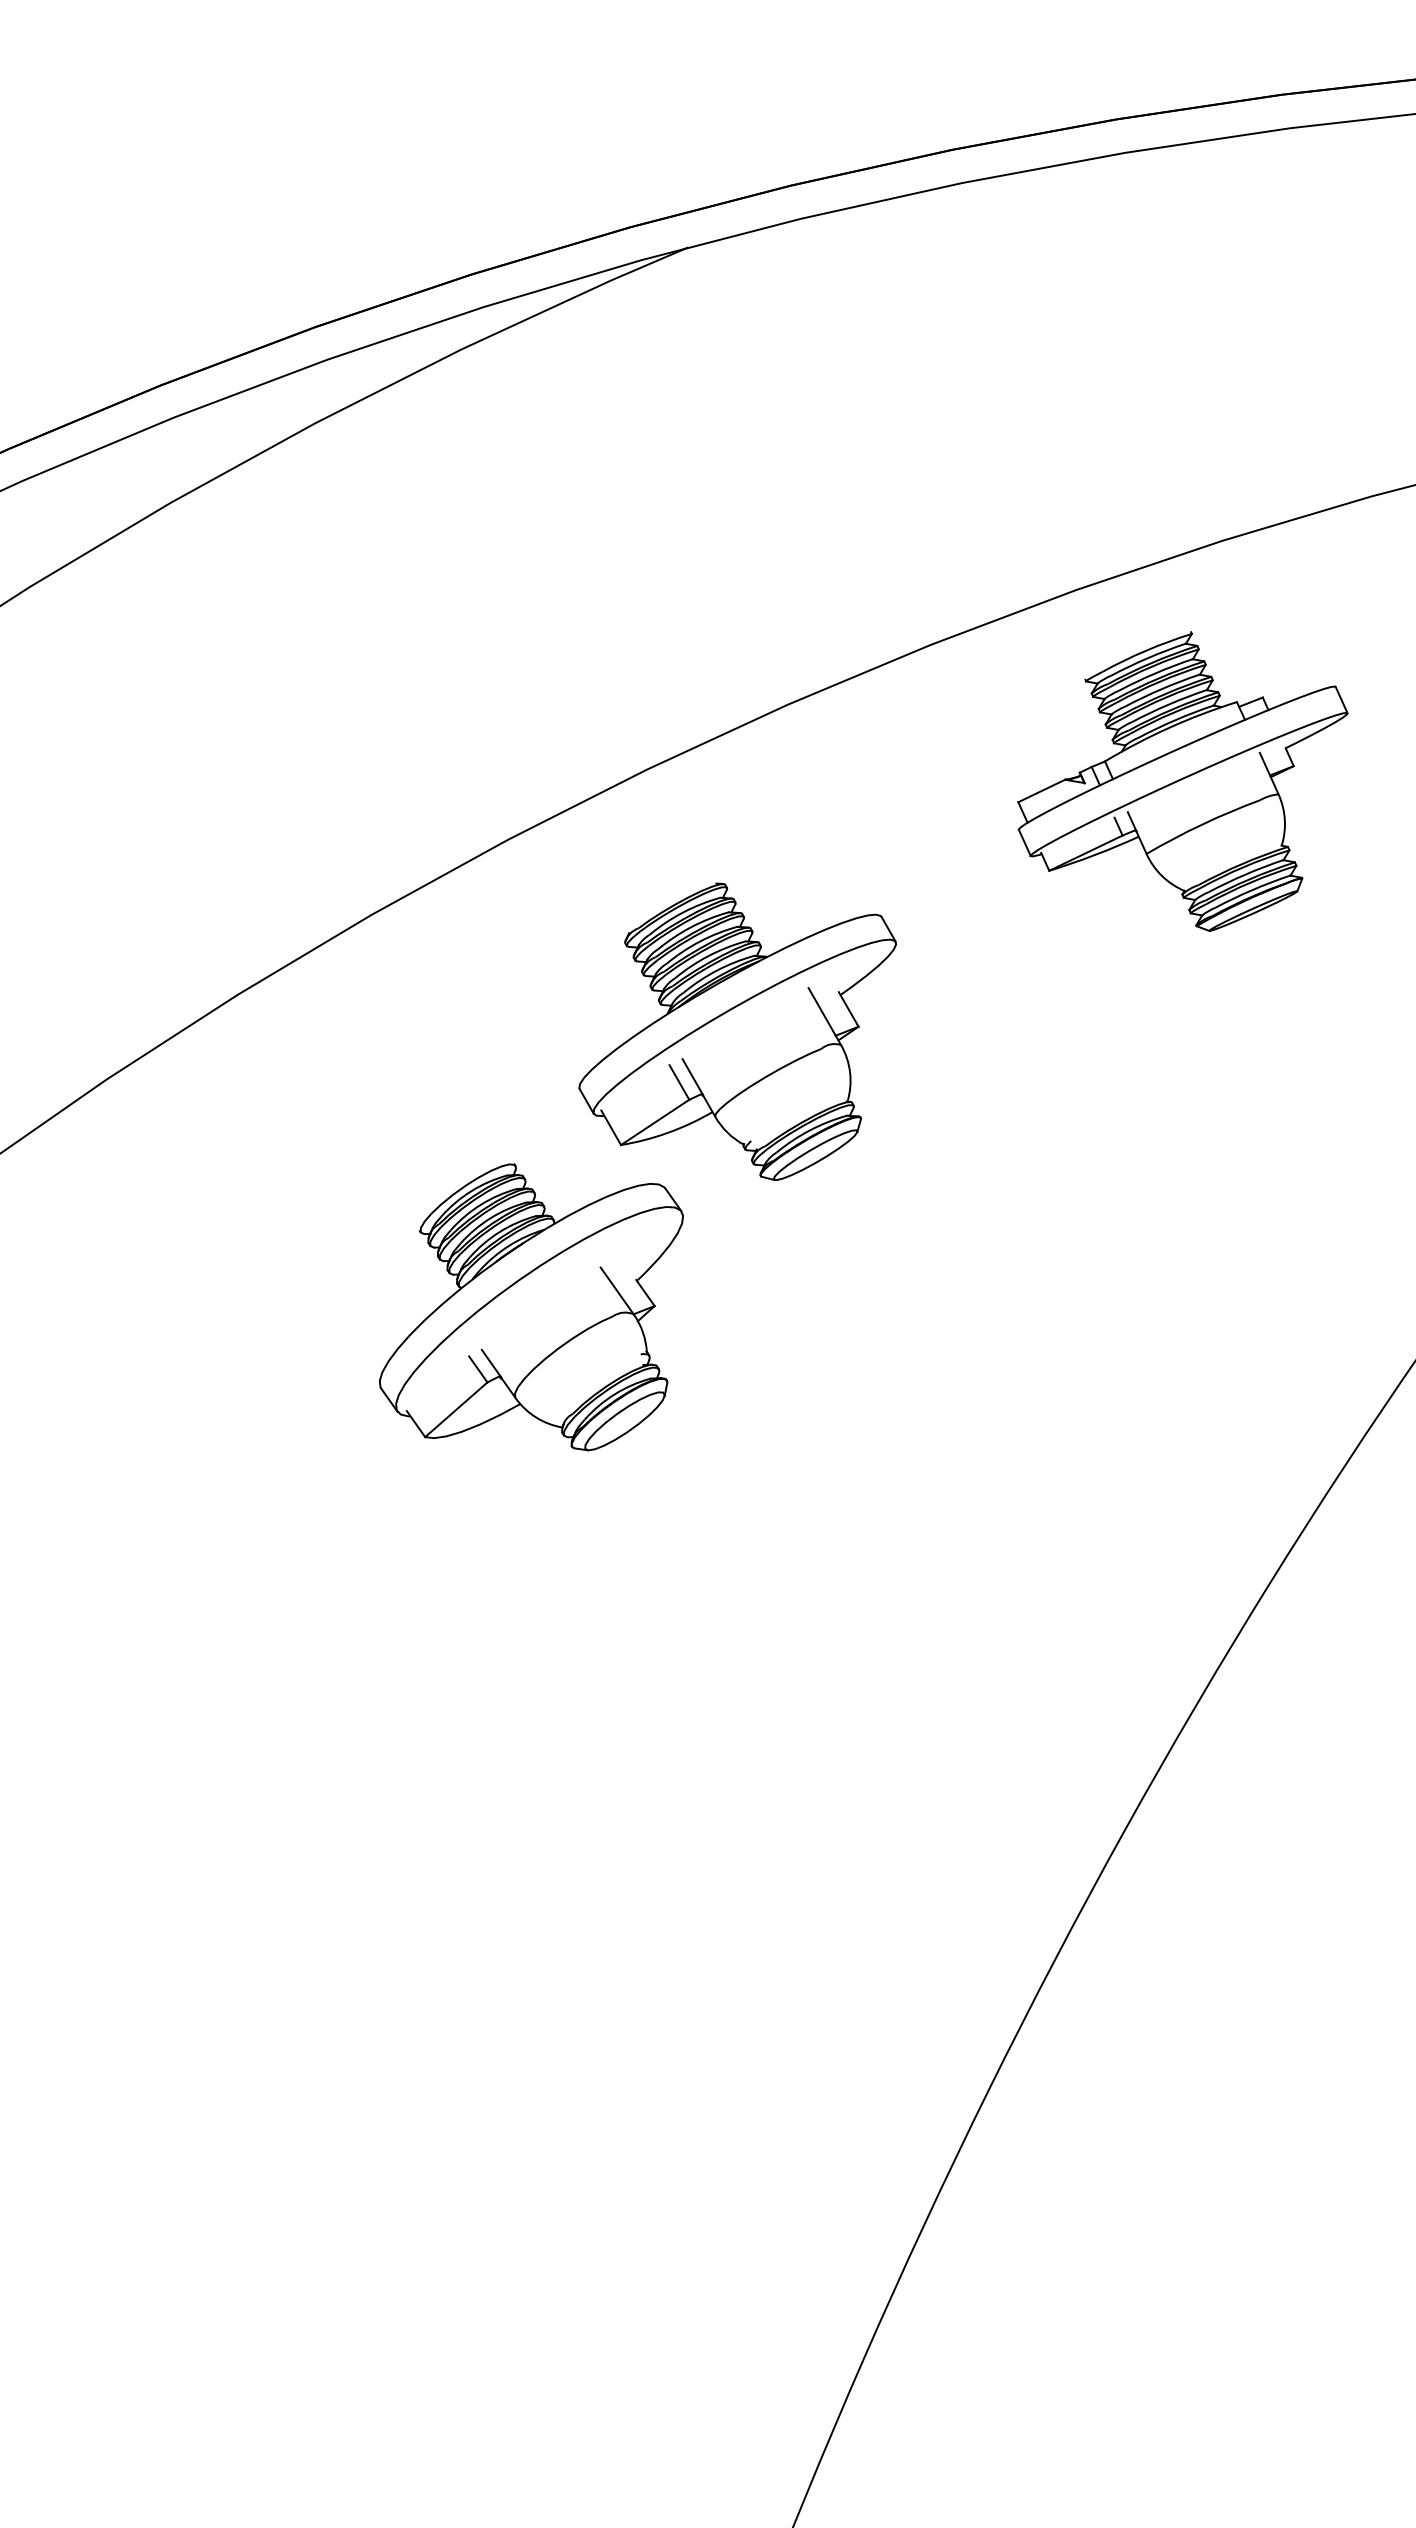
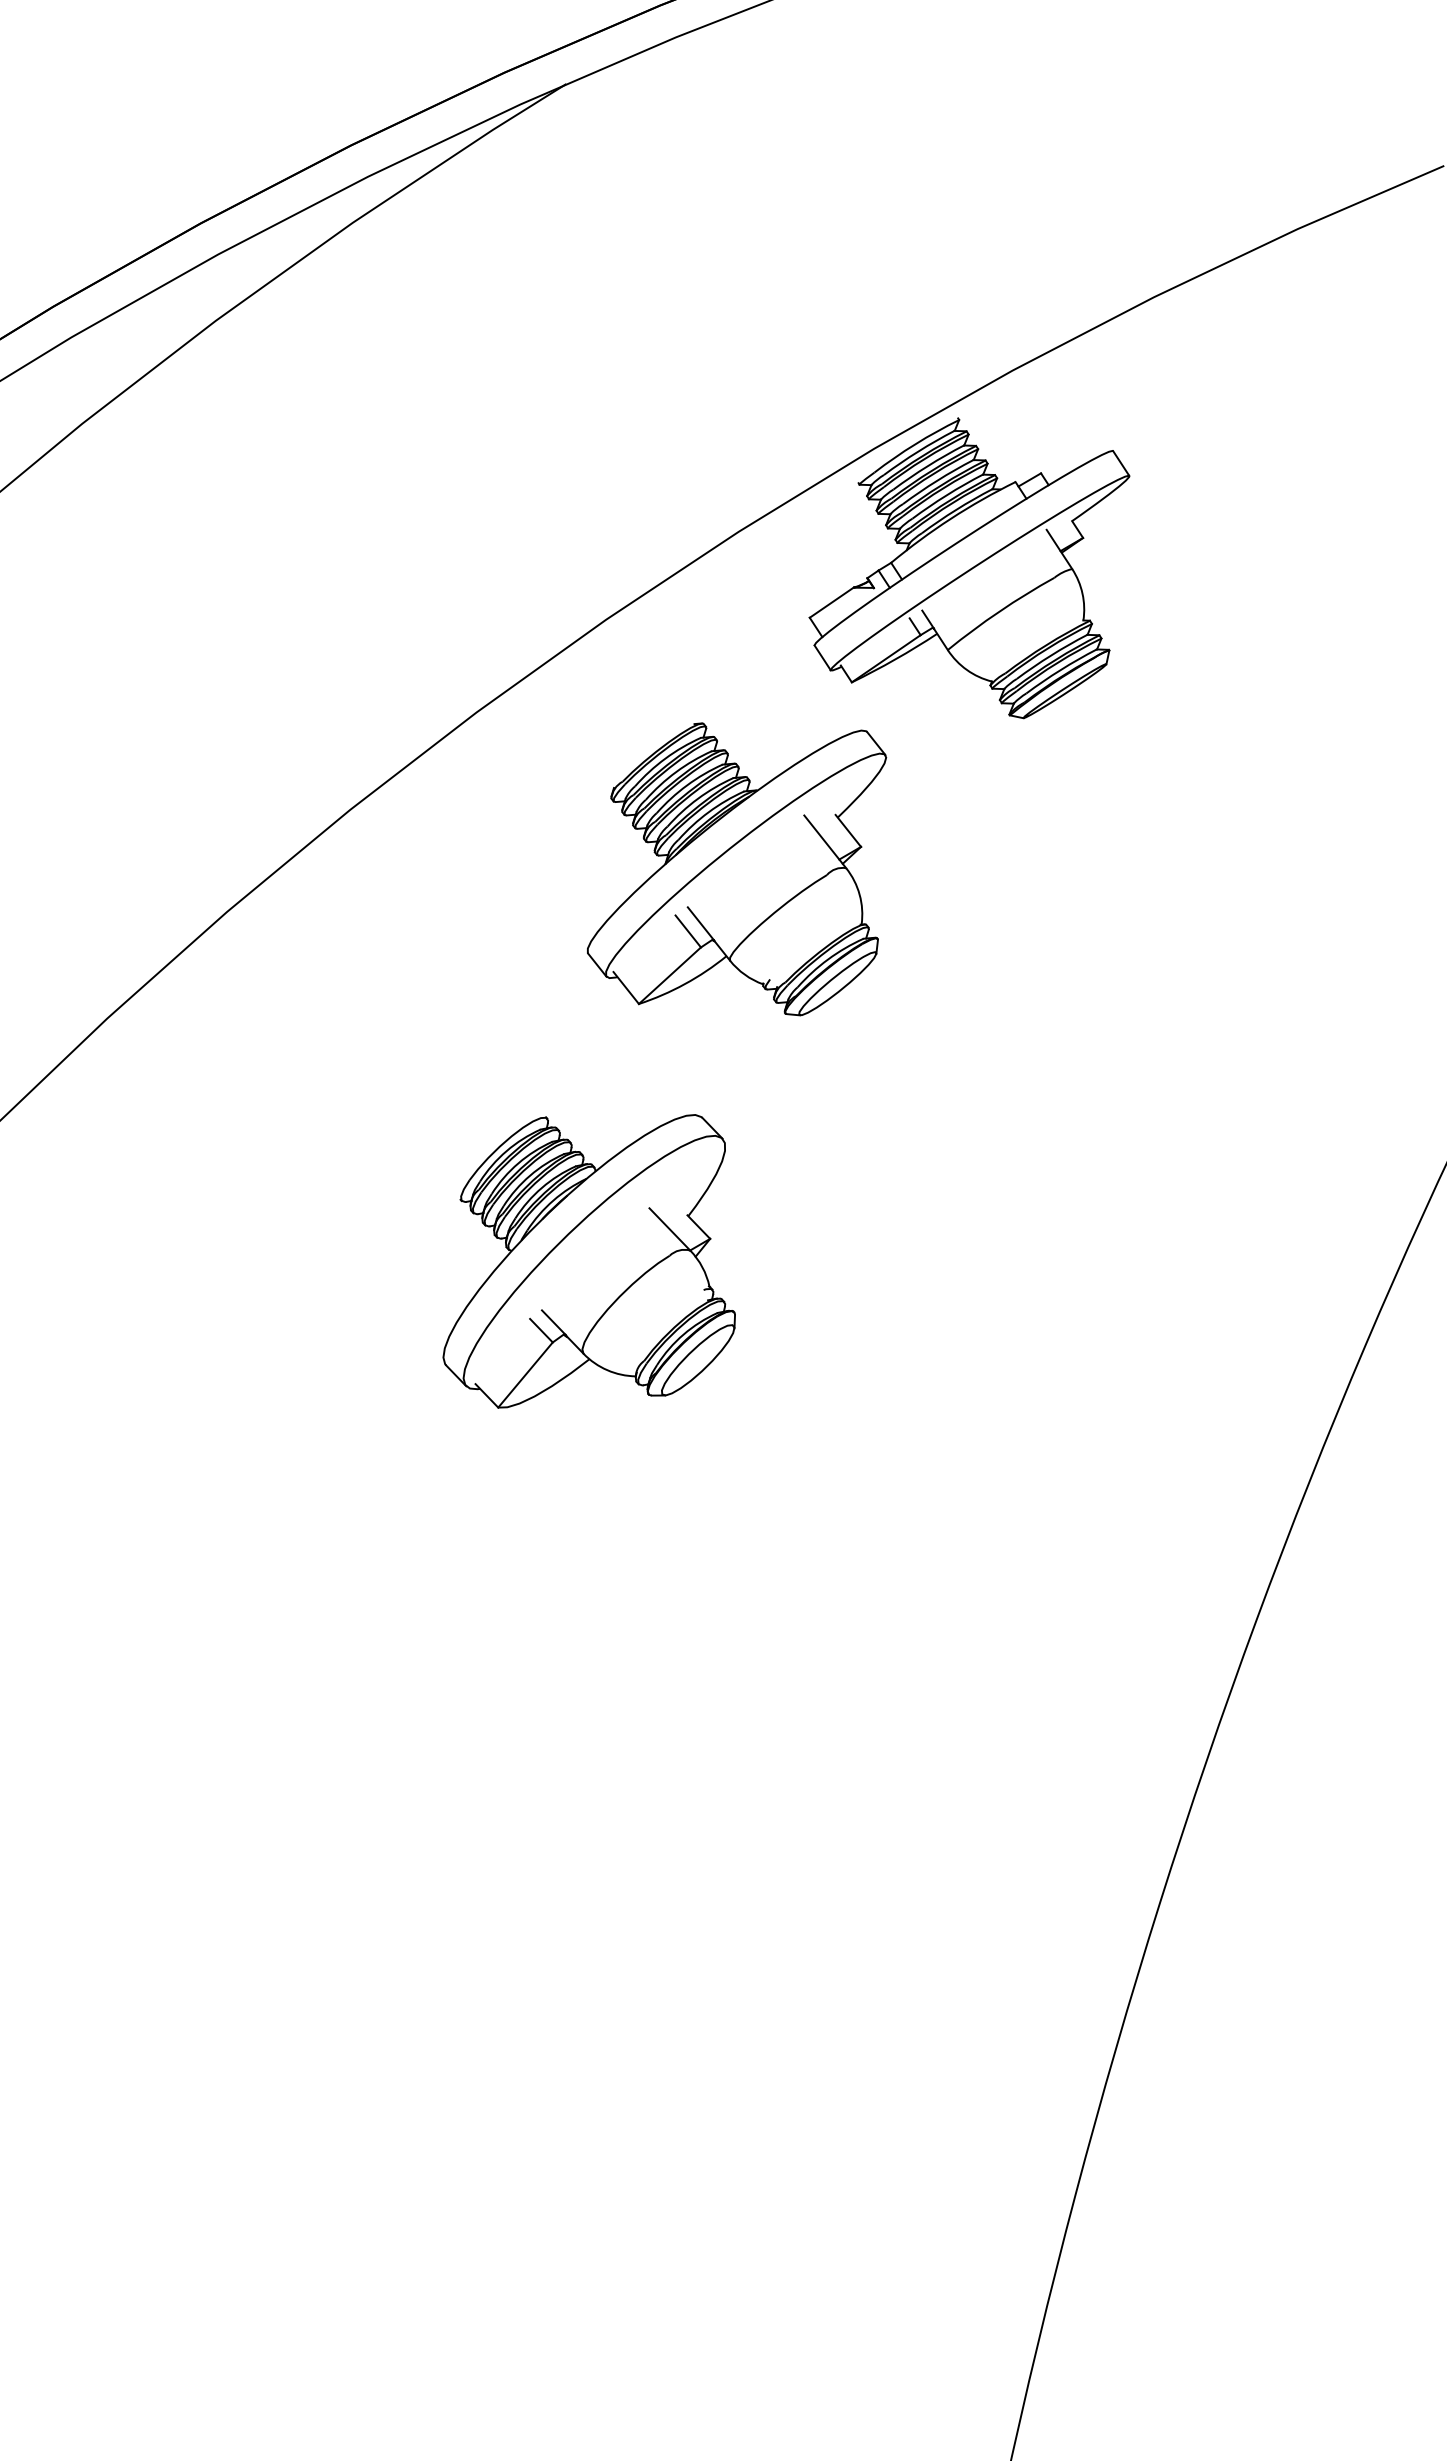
part: (1182, 781) -> (972, 571), moved
part: (531, 1307) -> (585, 1259), moved

